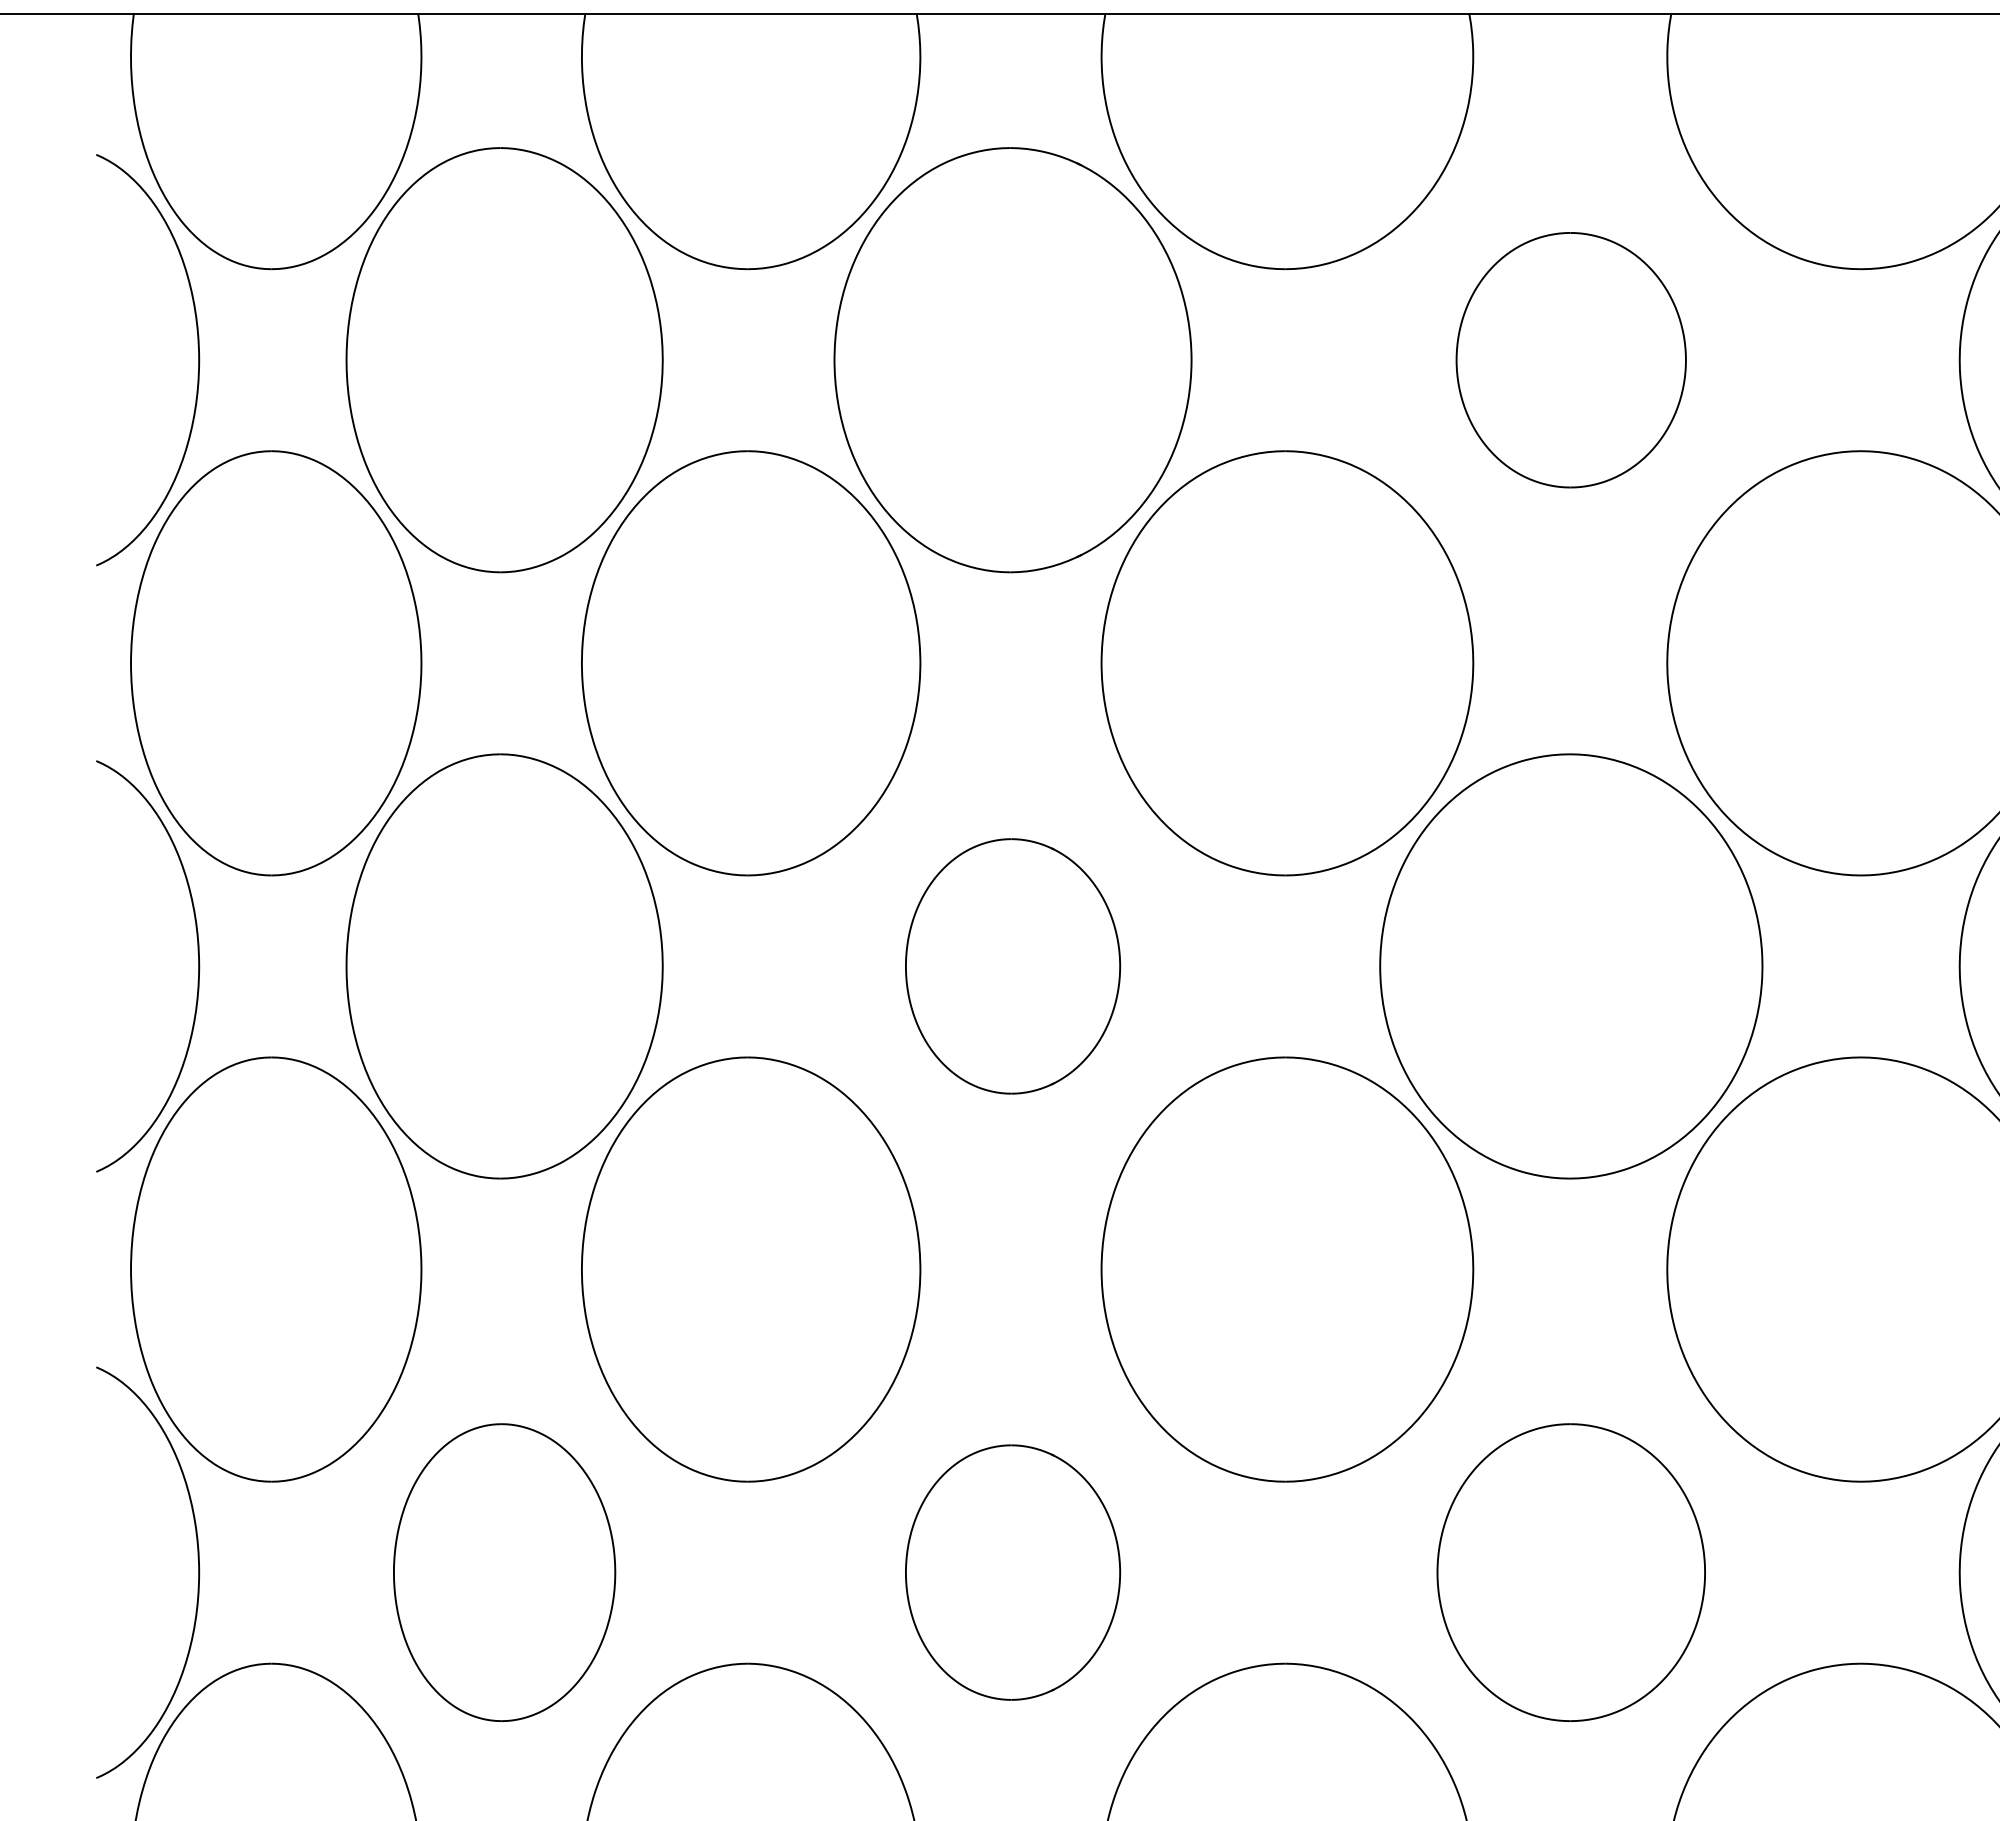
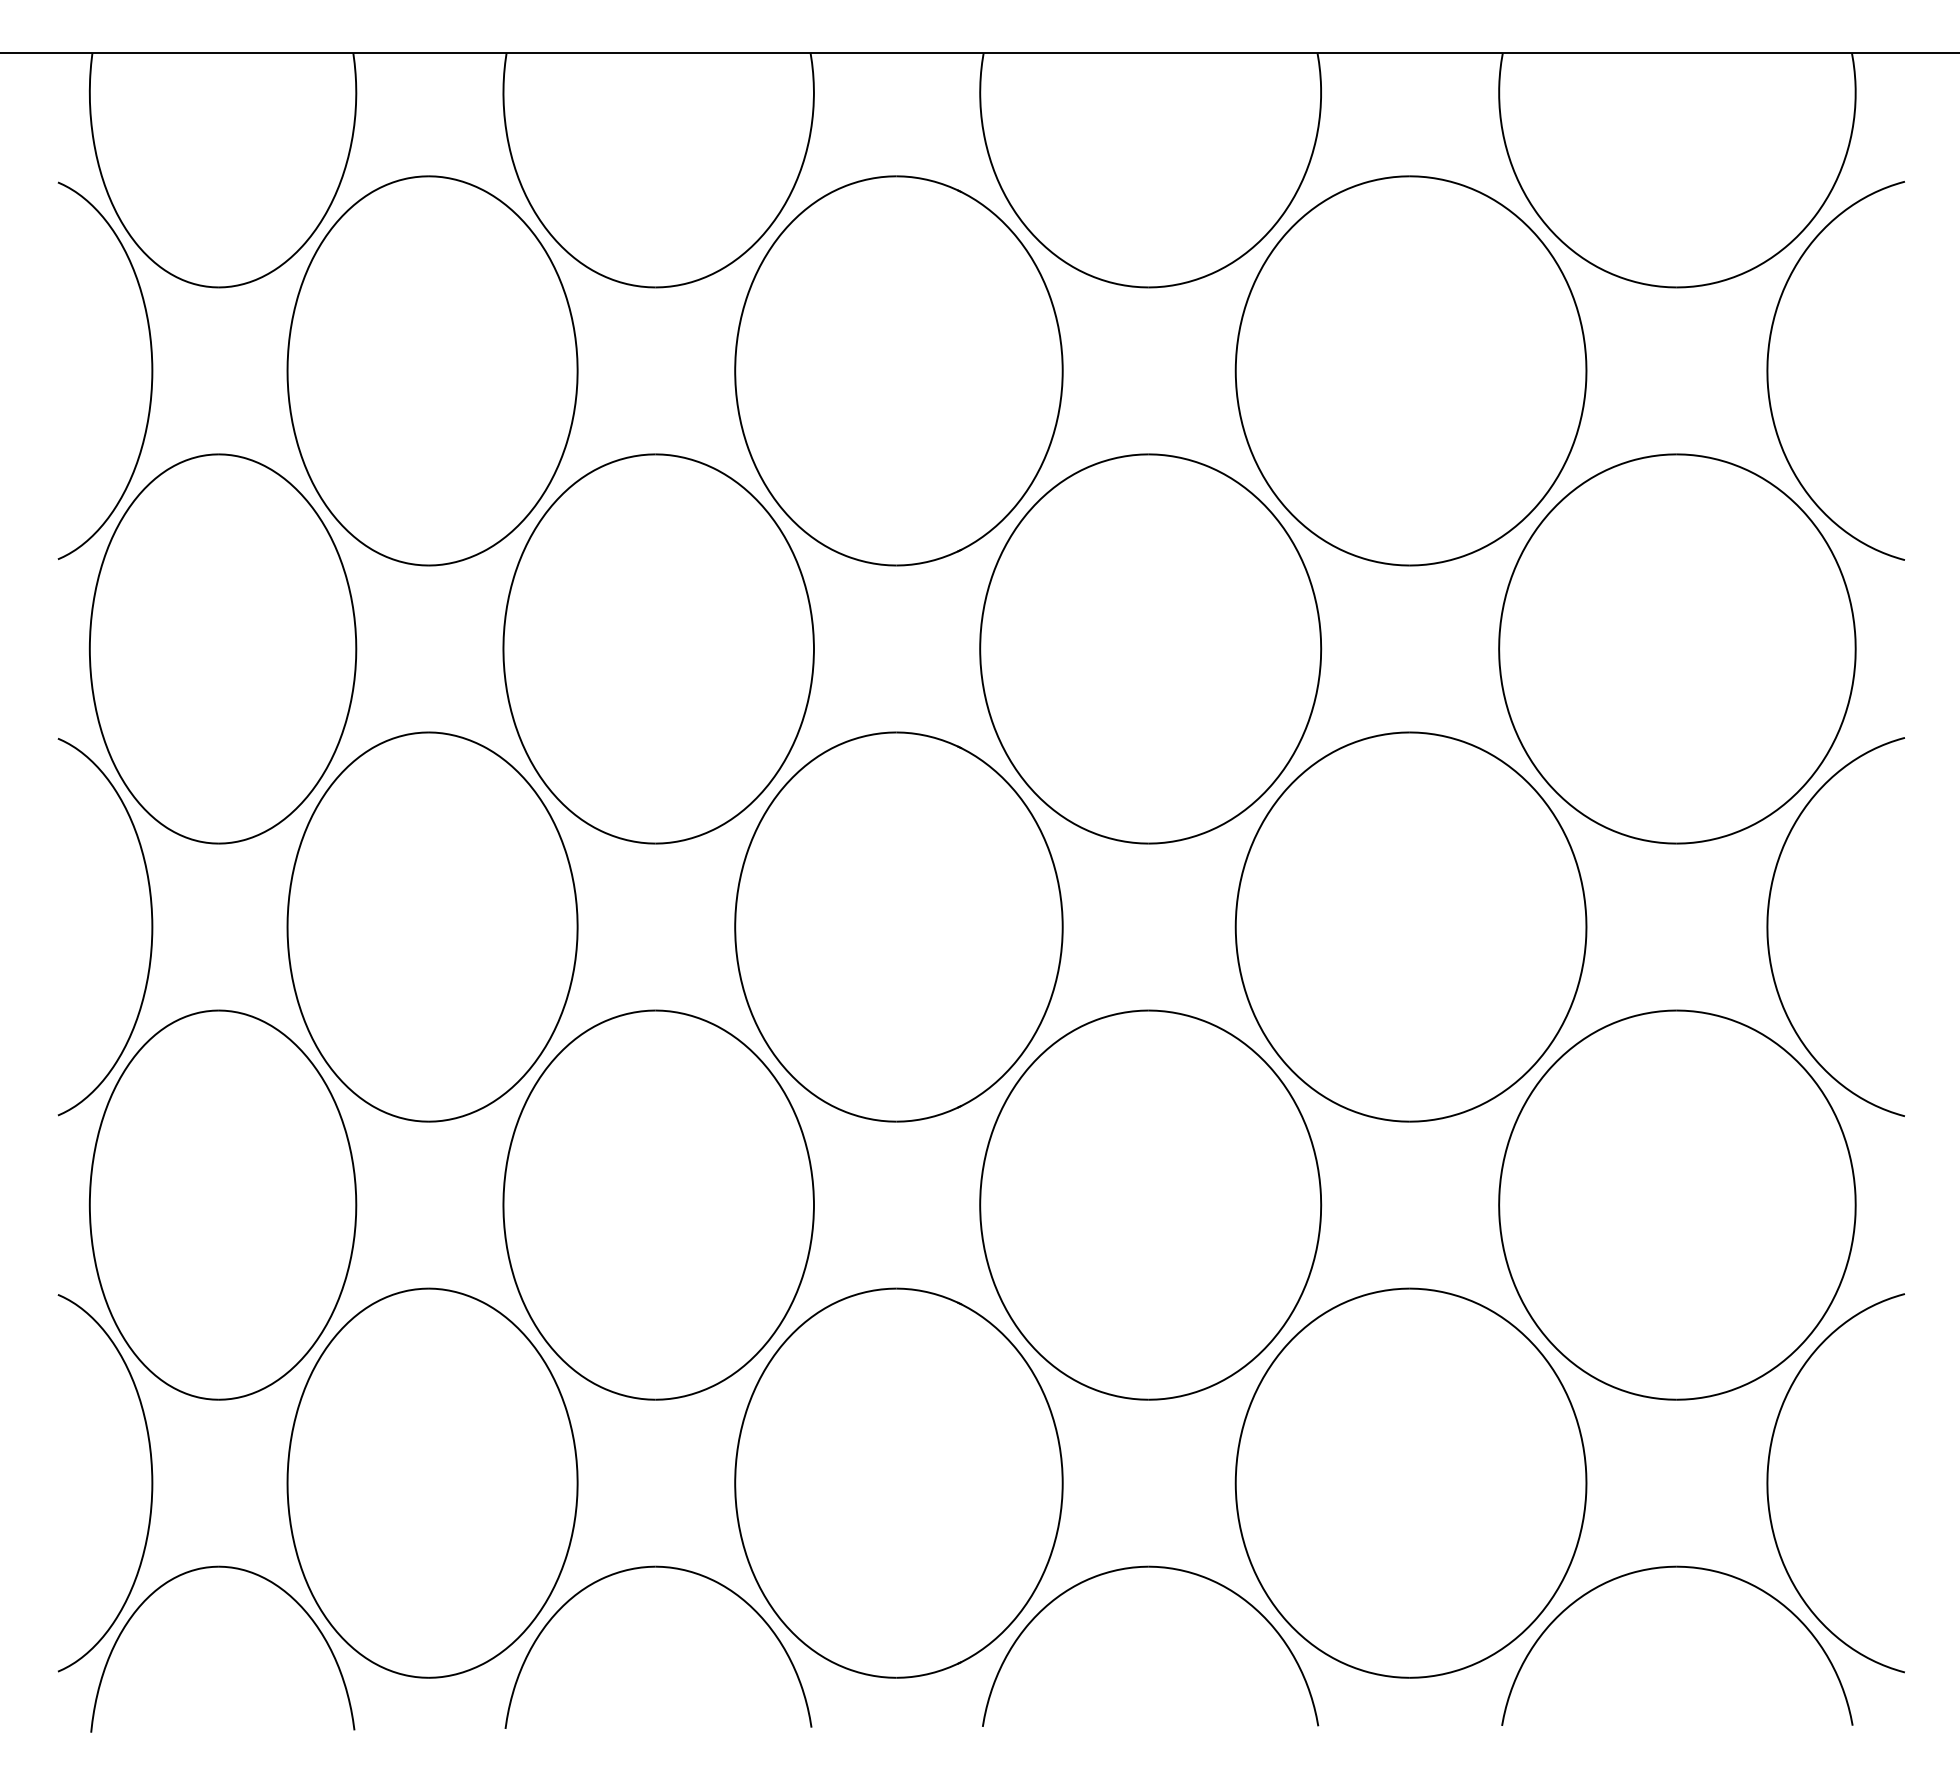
part: (1570, 359) -> (1410, 370), size x1.67
part: (1012, 965) -> (898, 926), size x1.67
part: (504, 1571) -> (432, 1482), size x1.43
part: (1012, 1571) -> (898, 1482), size x1.67
part: (1570, 1571) -> (1410, 1482), size x1.43

